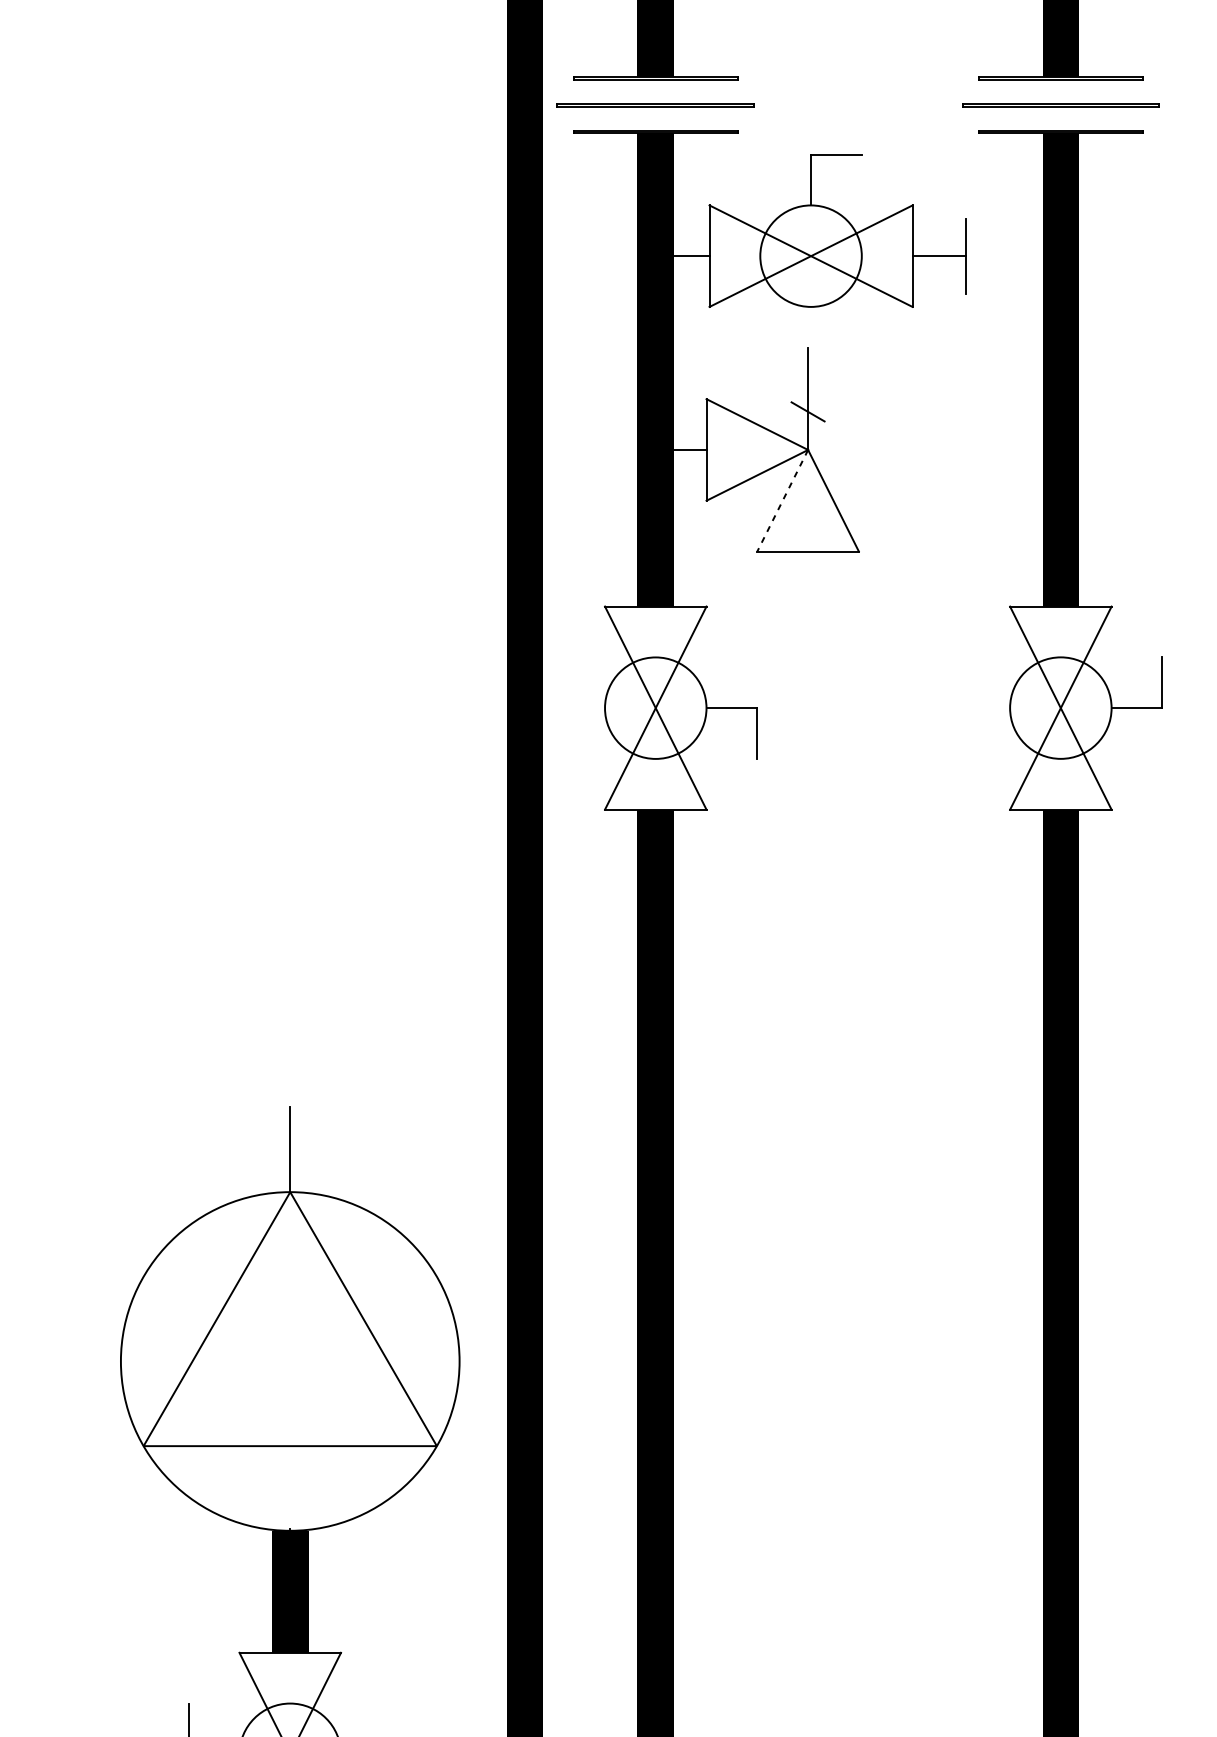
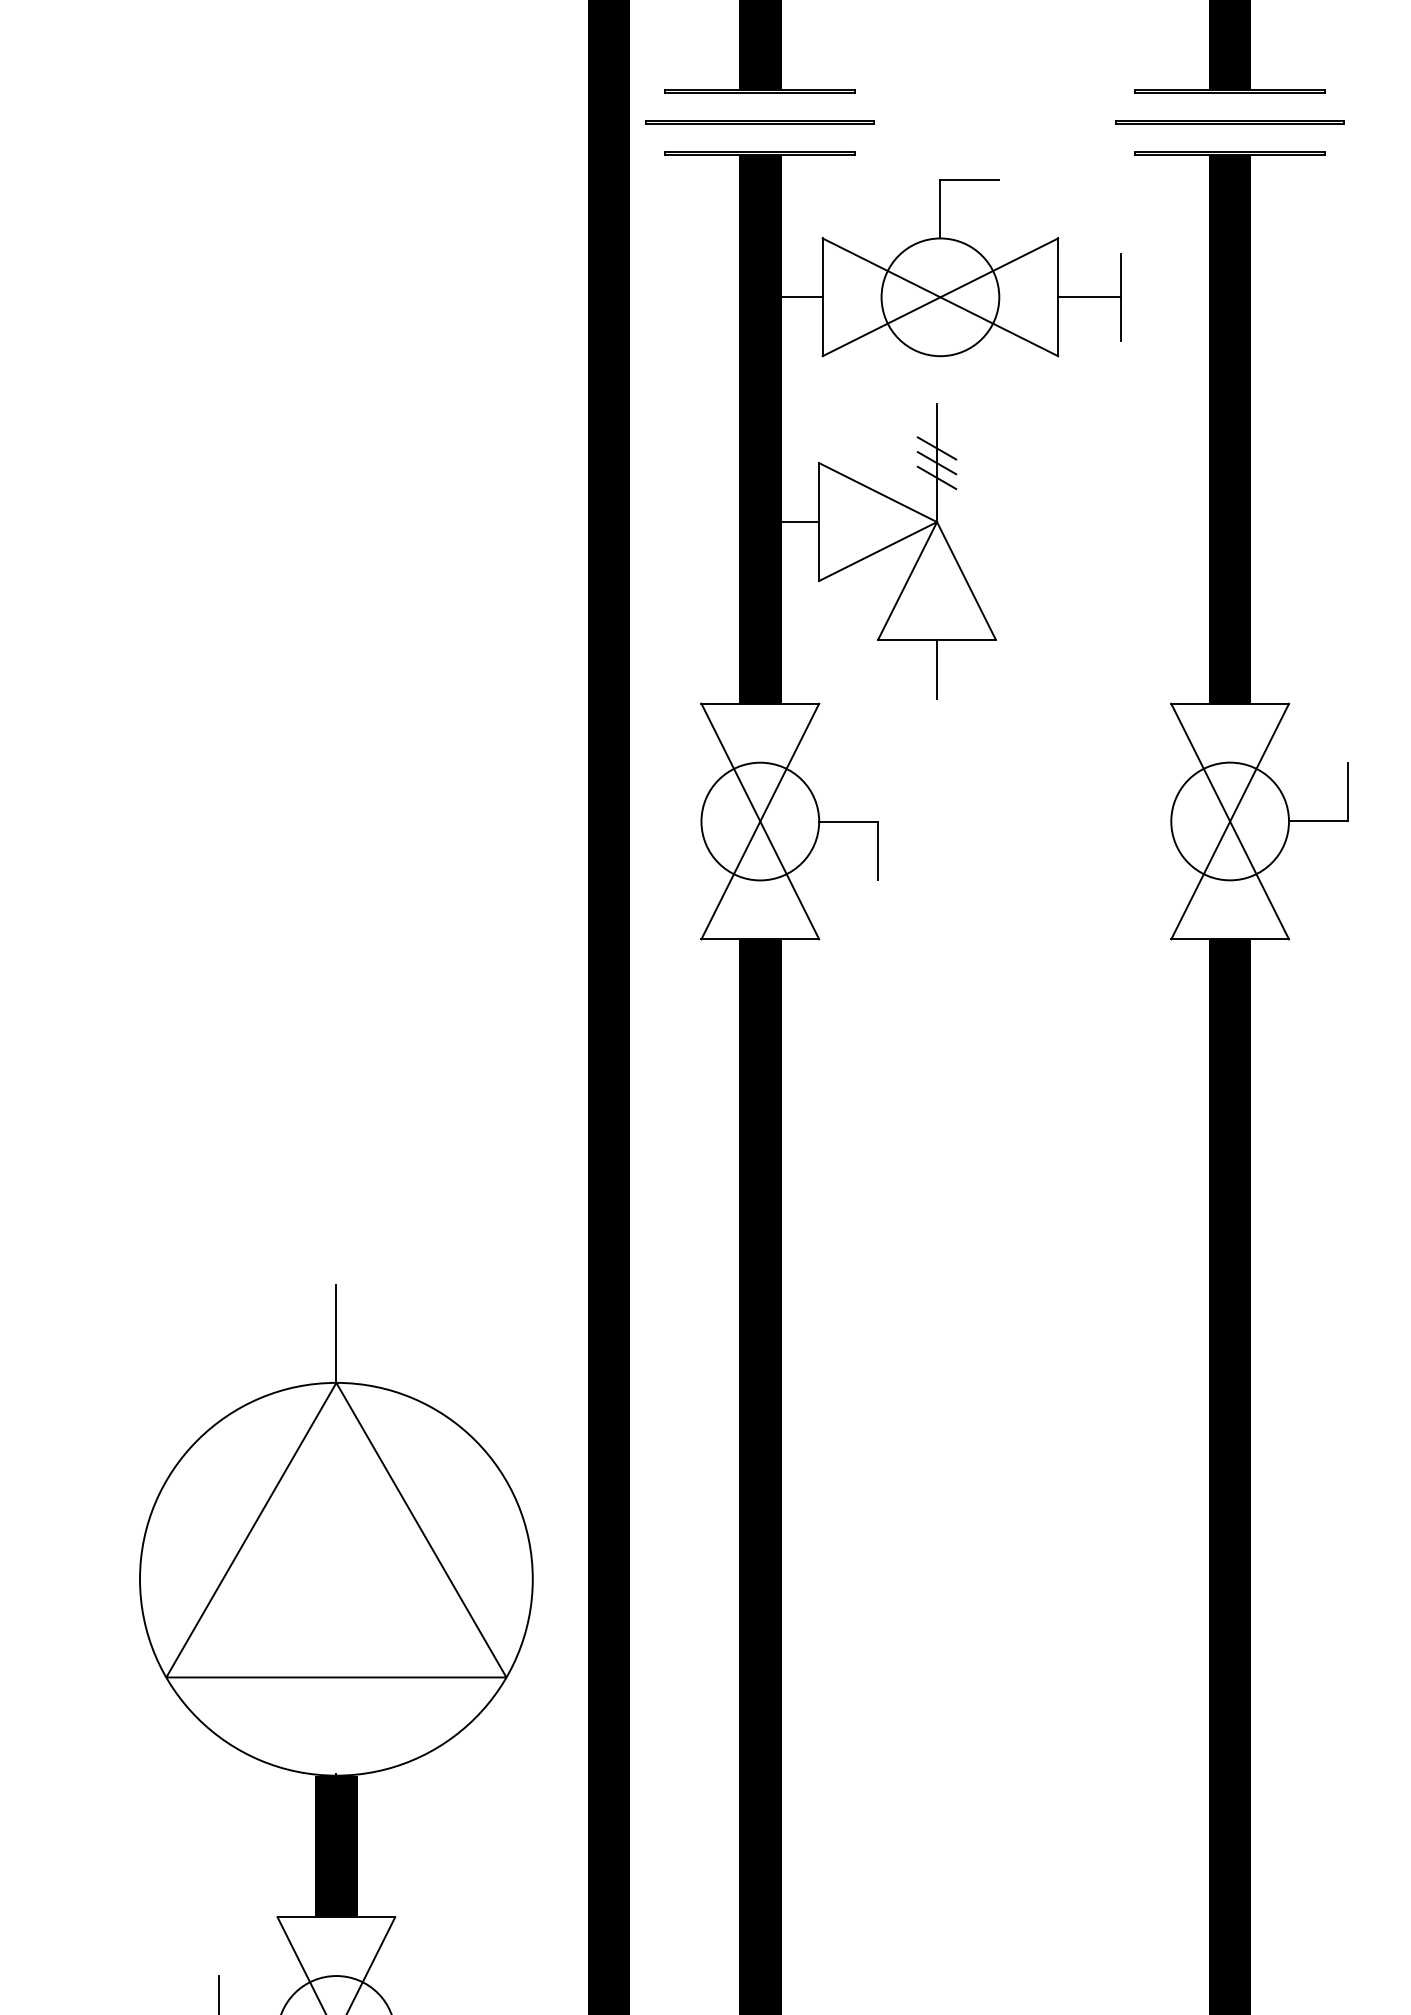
line: (807, 386) -> (936, 448), added
line: (807, 399) -> (936, 463), added
line: (782, 500) -> (907, 580), dashed -> solid
line: (808, 576) -> (937, 668), added

